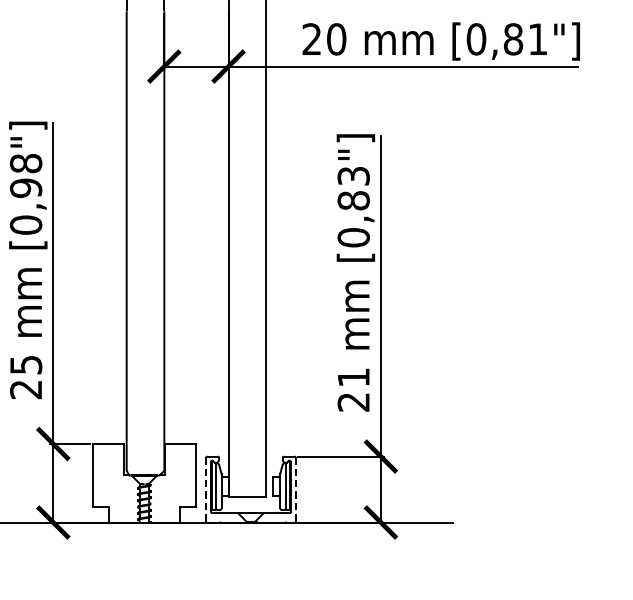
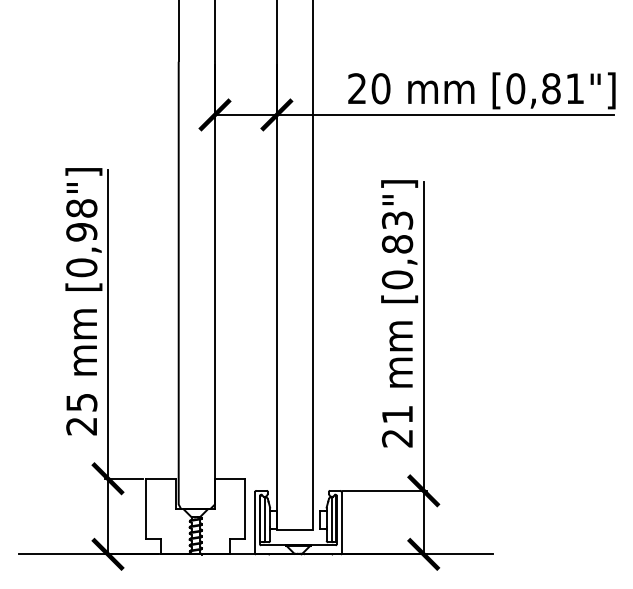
line: (205, 489) -> (254, 522), dashed -> solid
line: (295, 489) -> (341, 522), dashed -> solid

